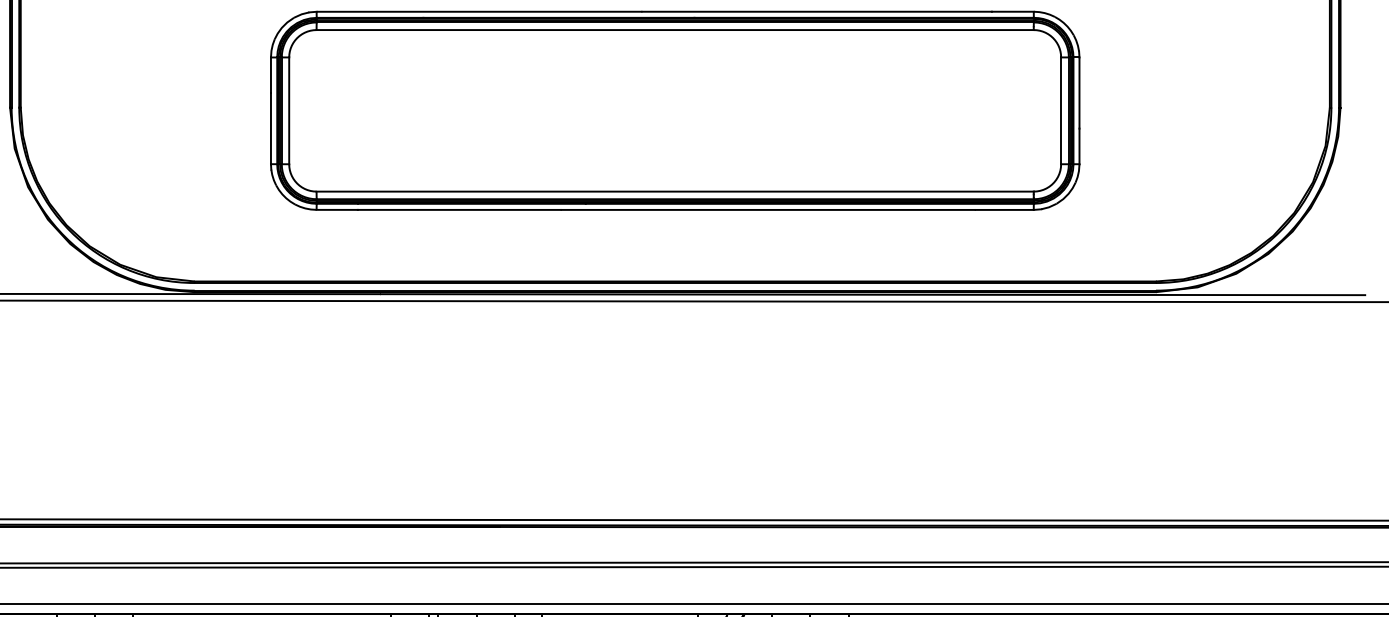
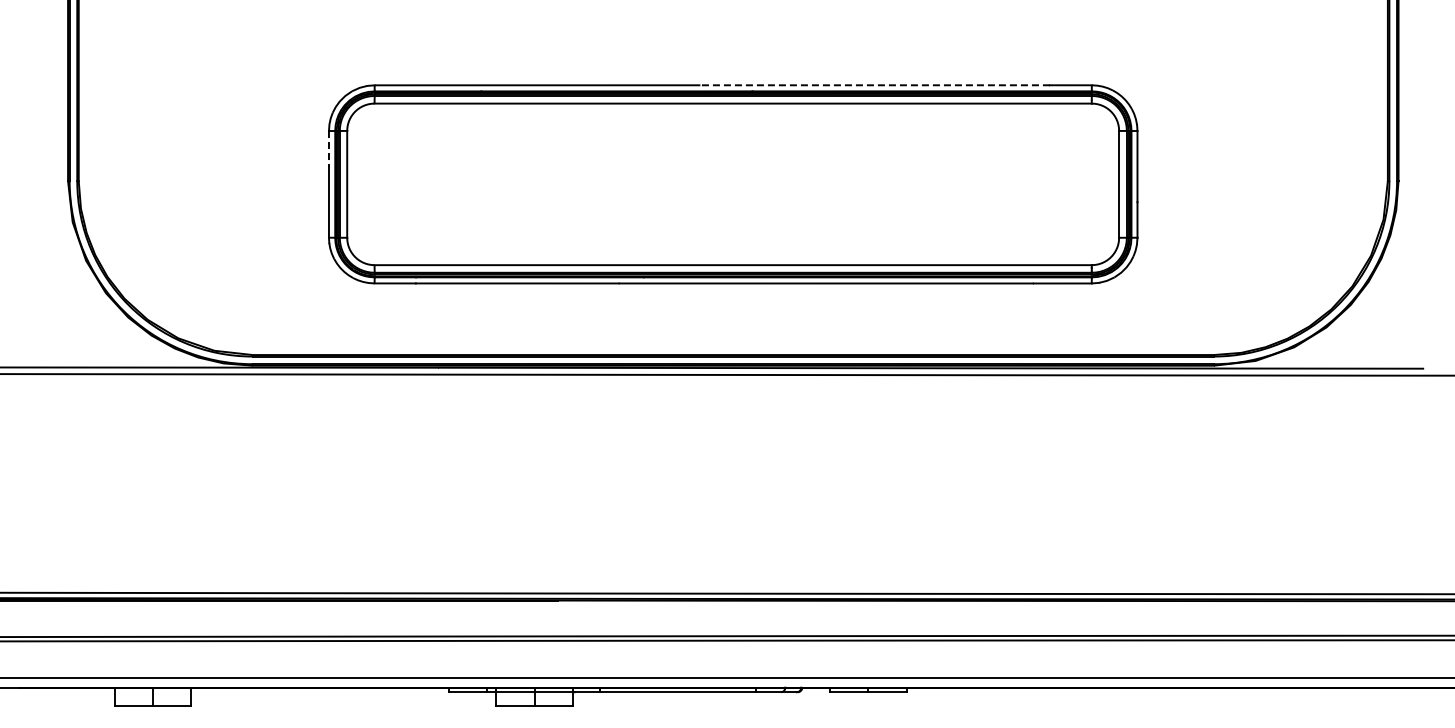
line: (817, 11) -> (875, 85), solid -> dashed
line: (270, 74) -> (328, 148), solid -> dashed

